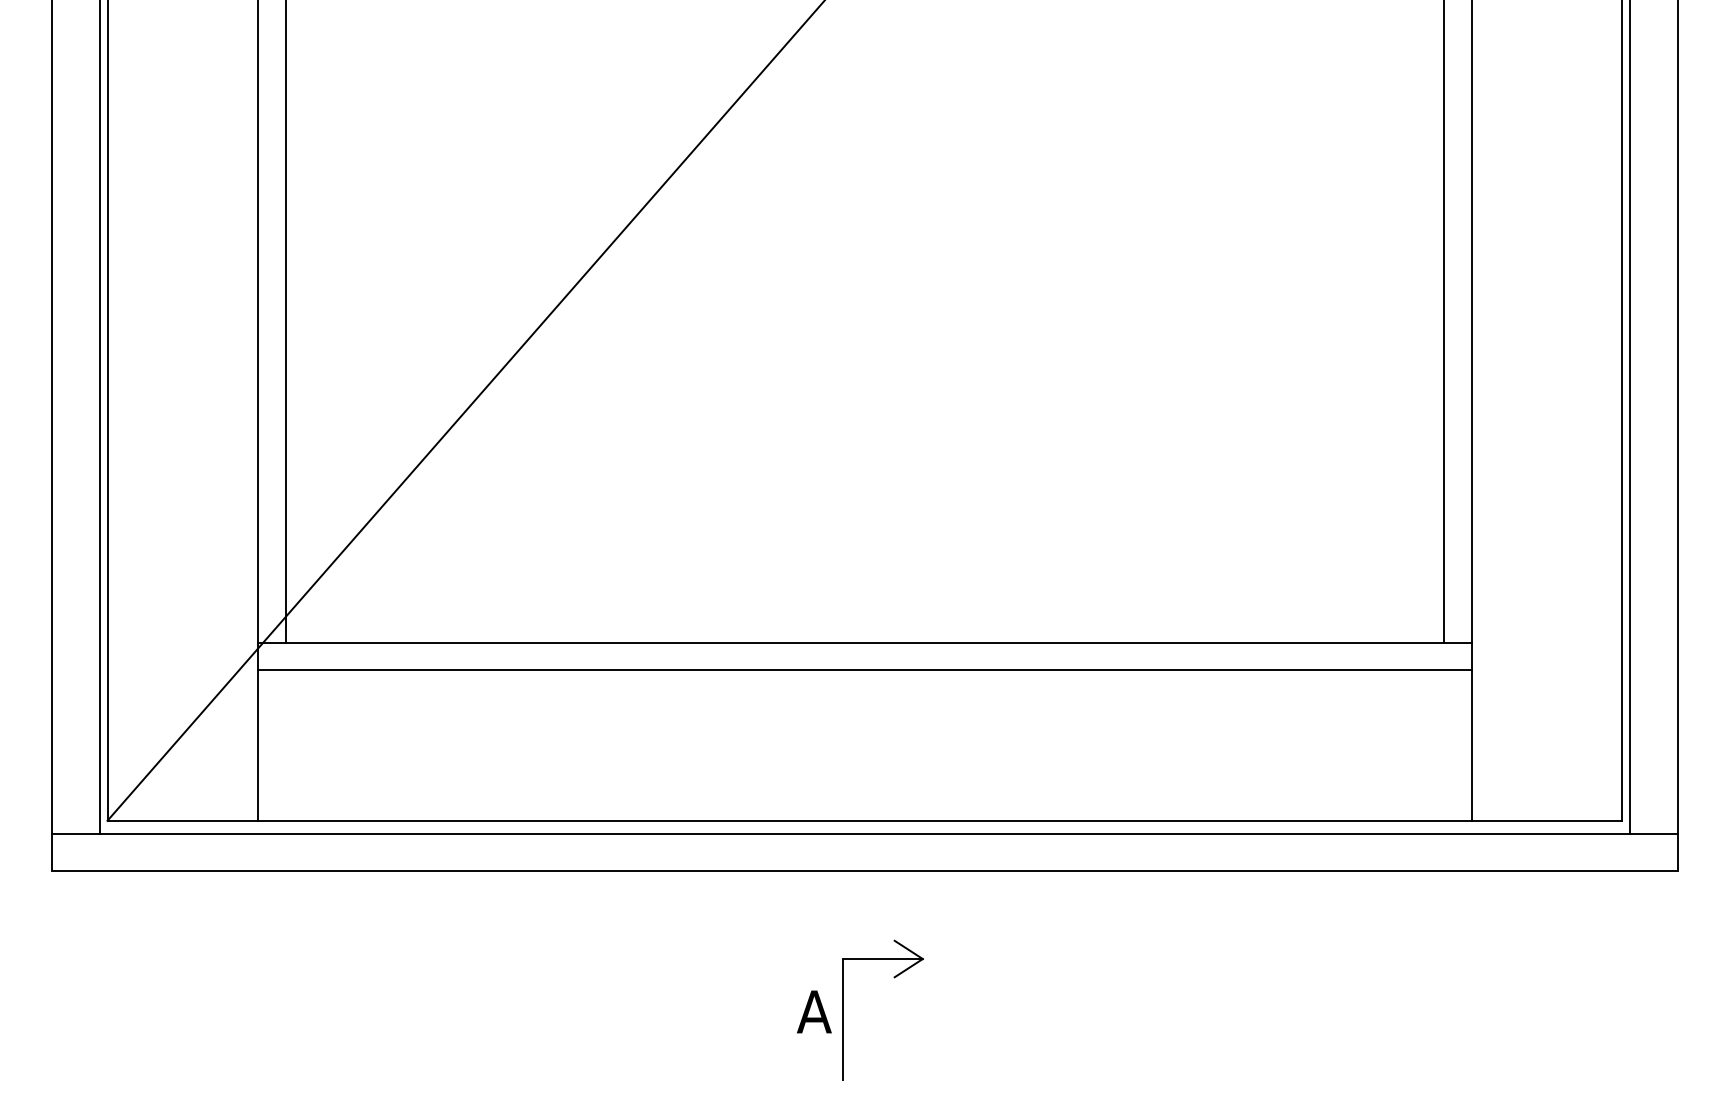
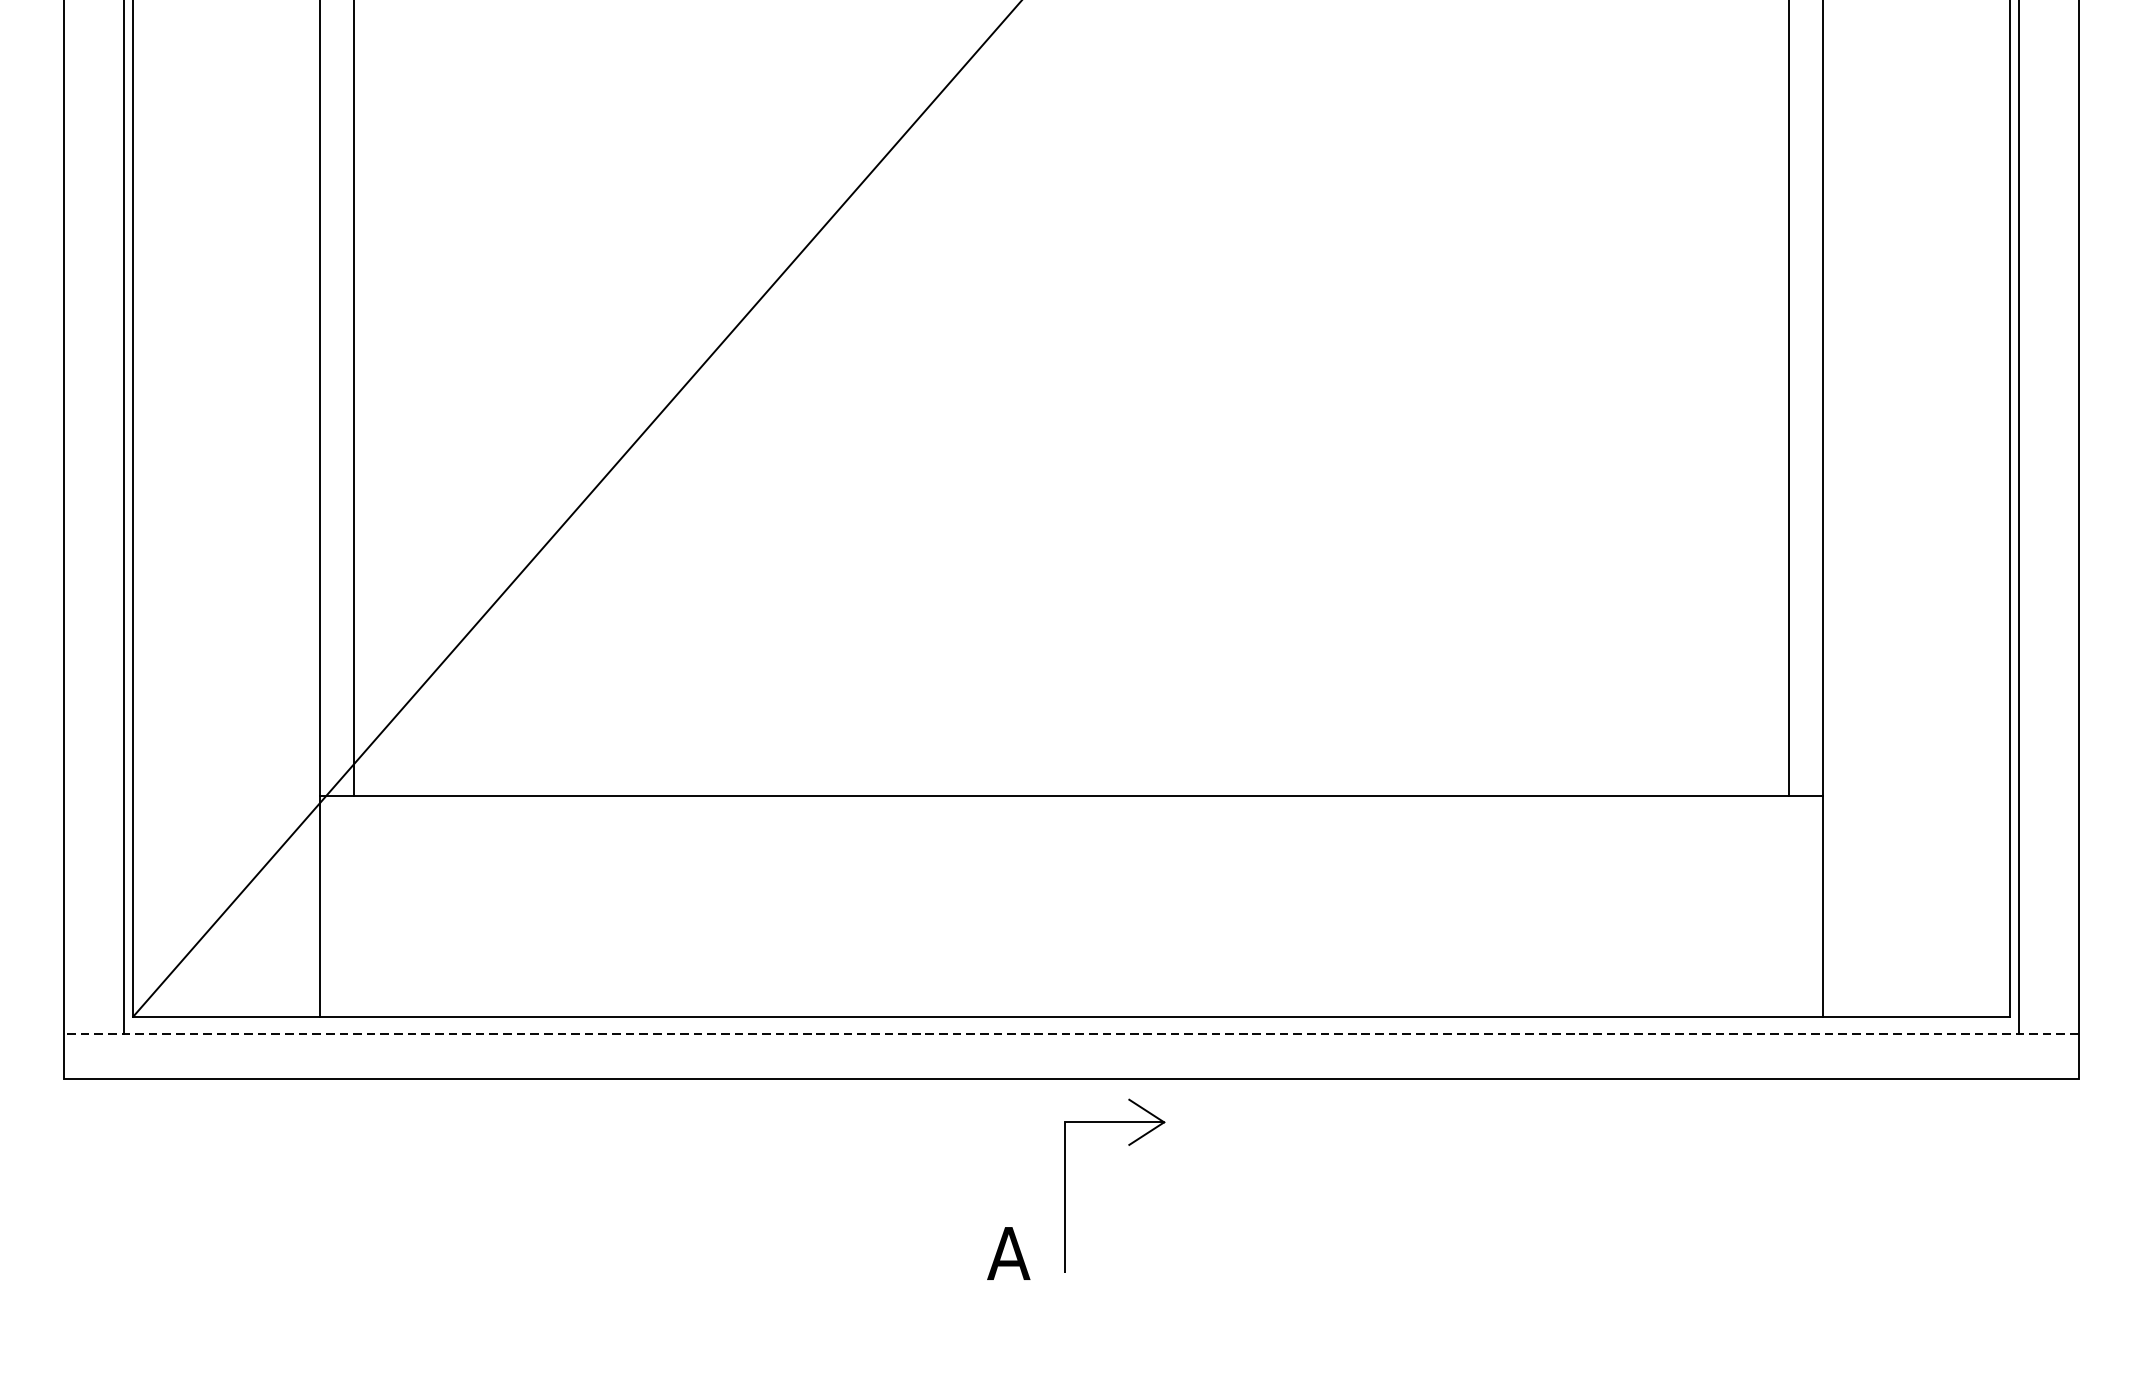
line: (864, 670) -> (1070, 830), removed
line: (864, 834) -> (1070, 1033), solid -> dashed
part: (894, 978) -> (1129, 1146), moved

